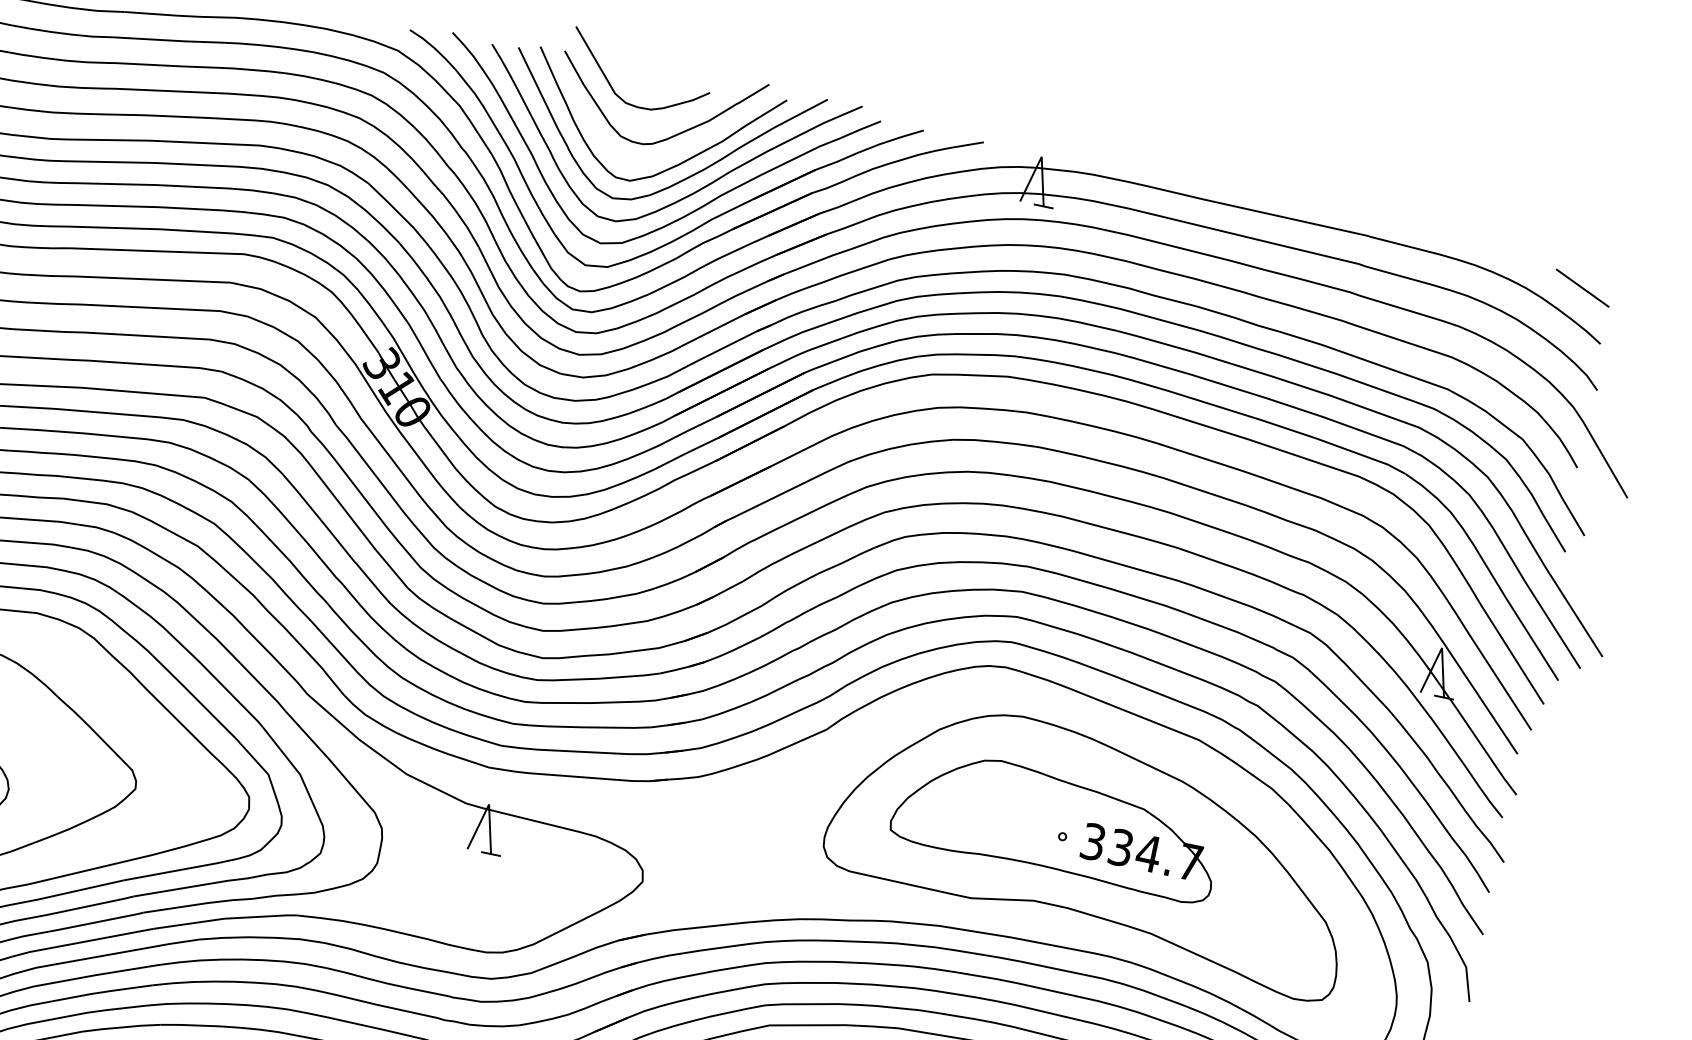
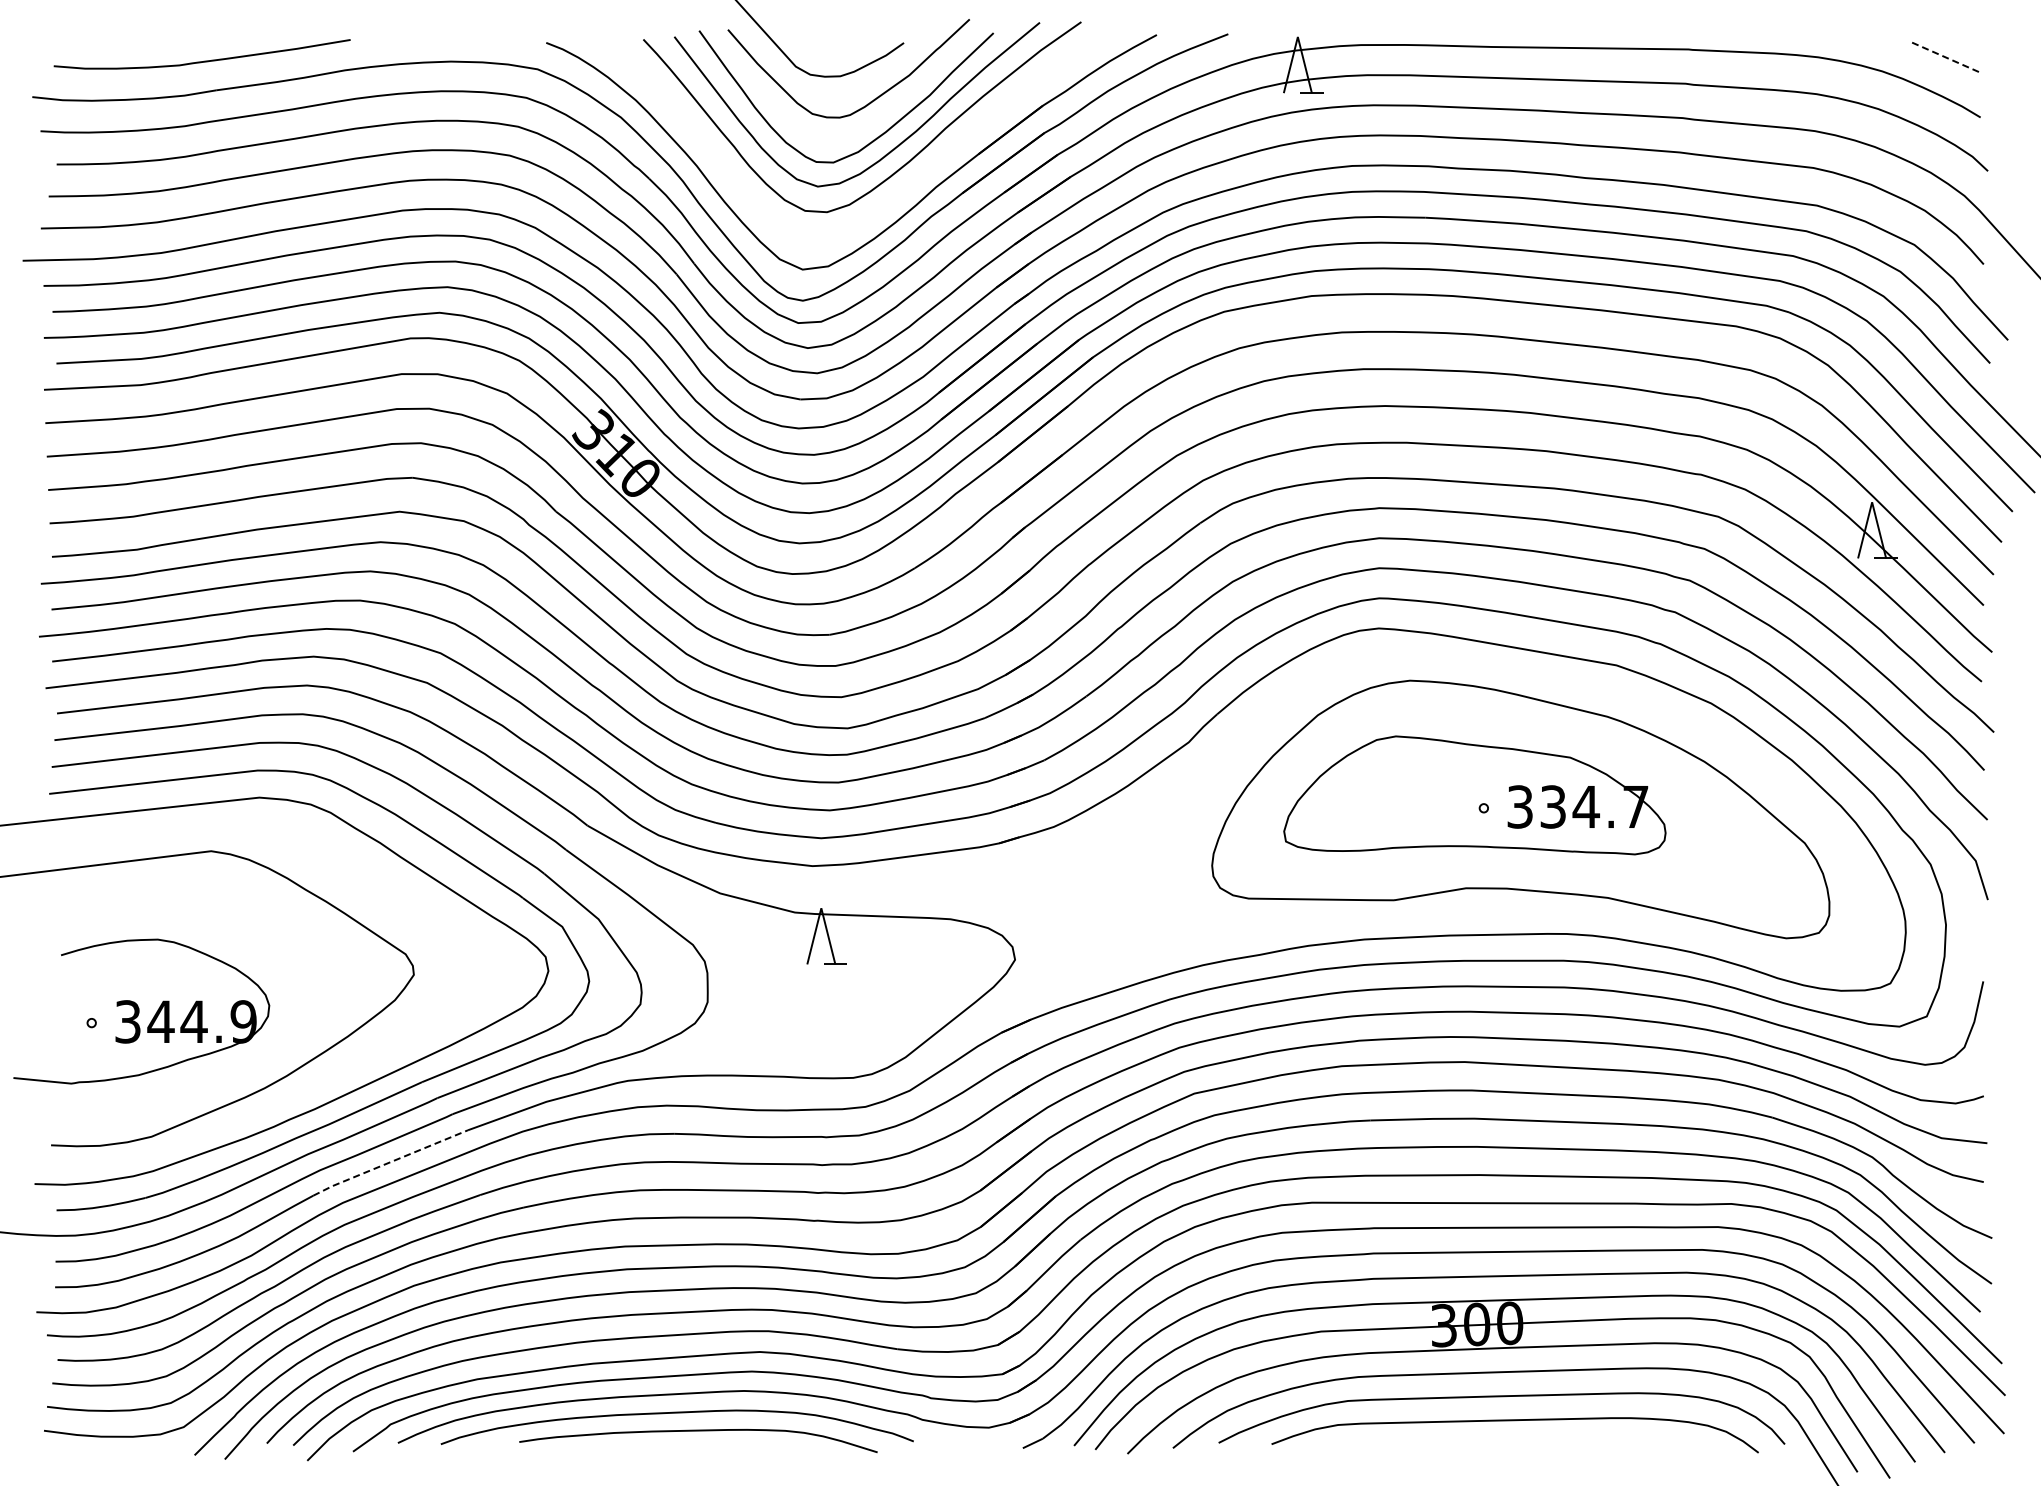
curve: (679, 218) -> (898, 193), removed
line: (1583, 288) -> (1947, 58), solid -> dashed
line: (82, 942) -> (389, 1162), solid -> dashed

